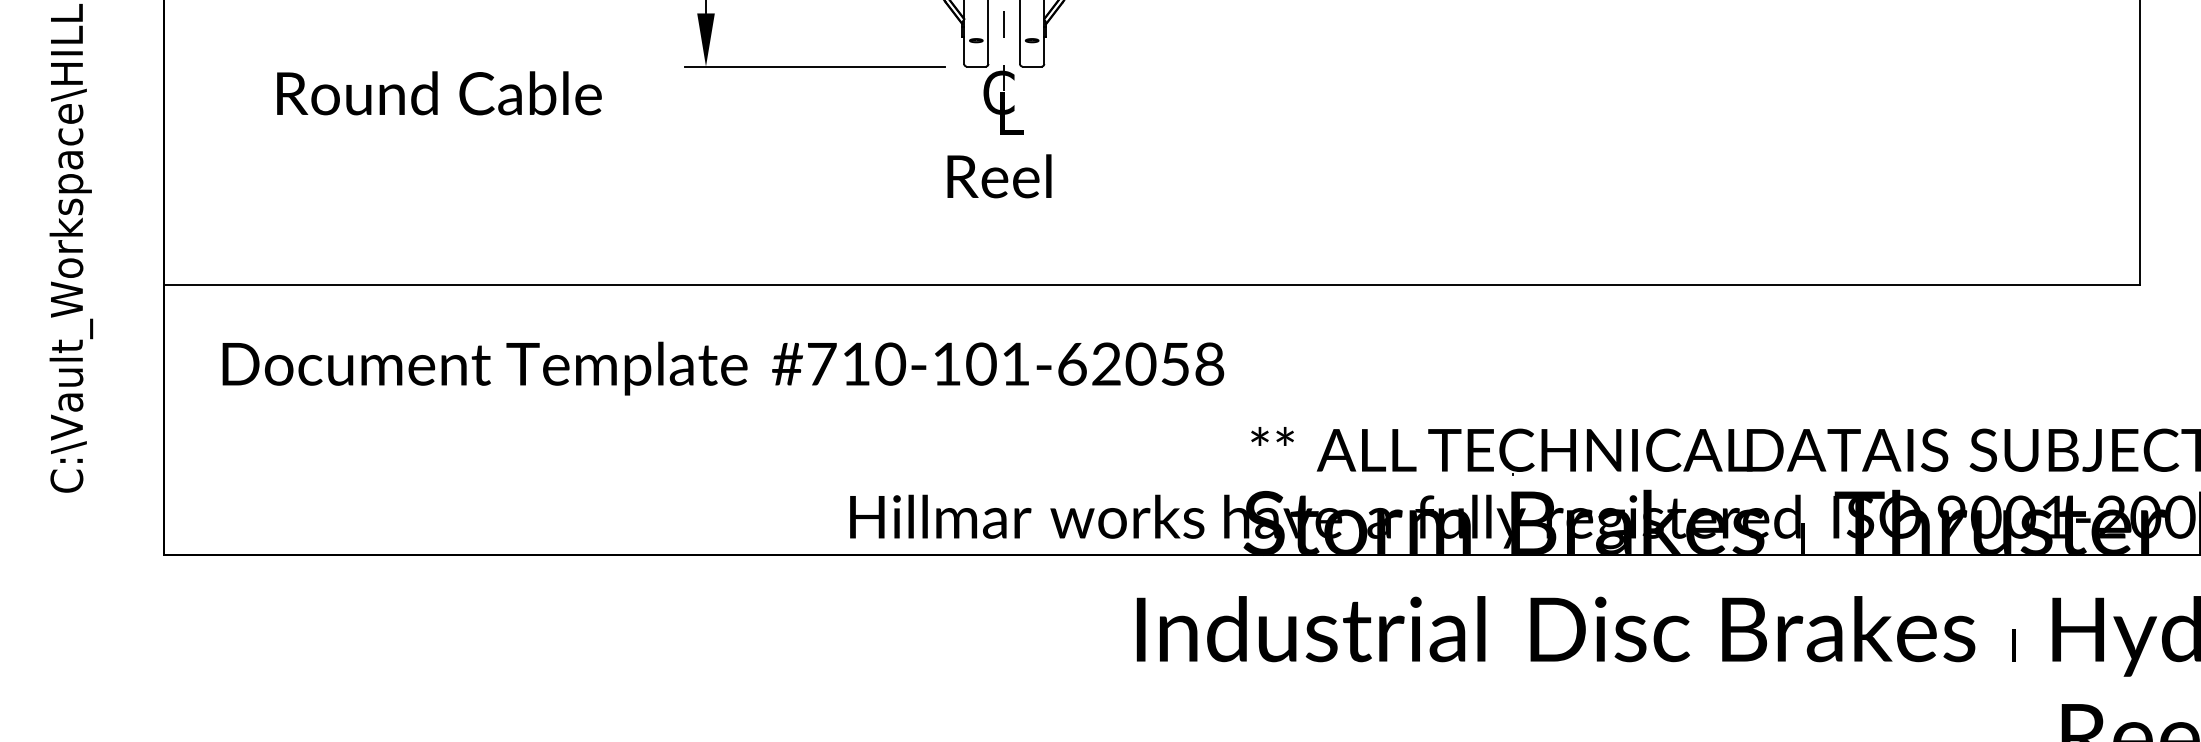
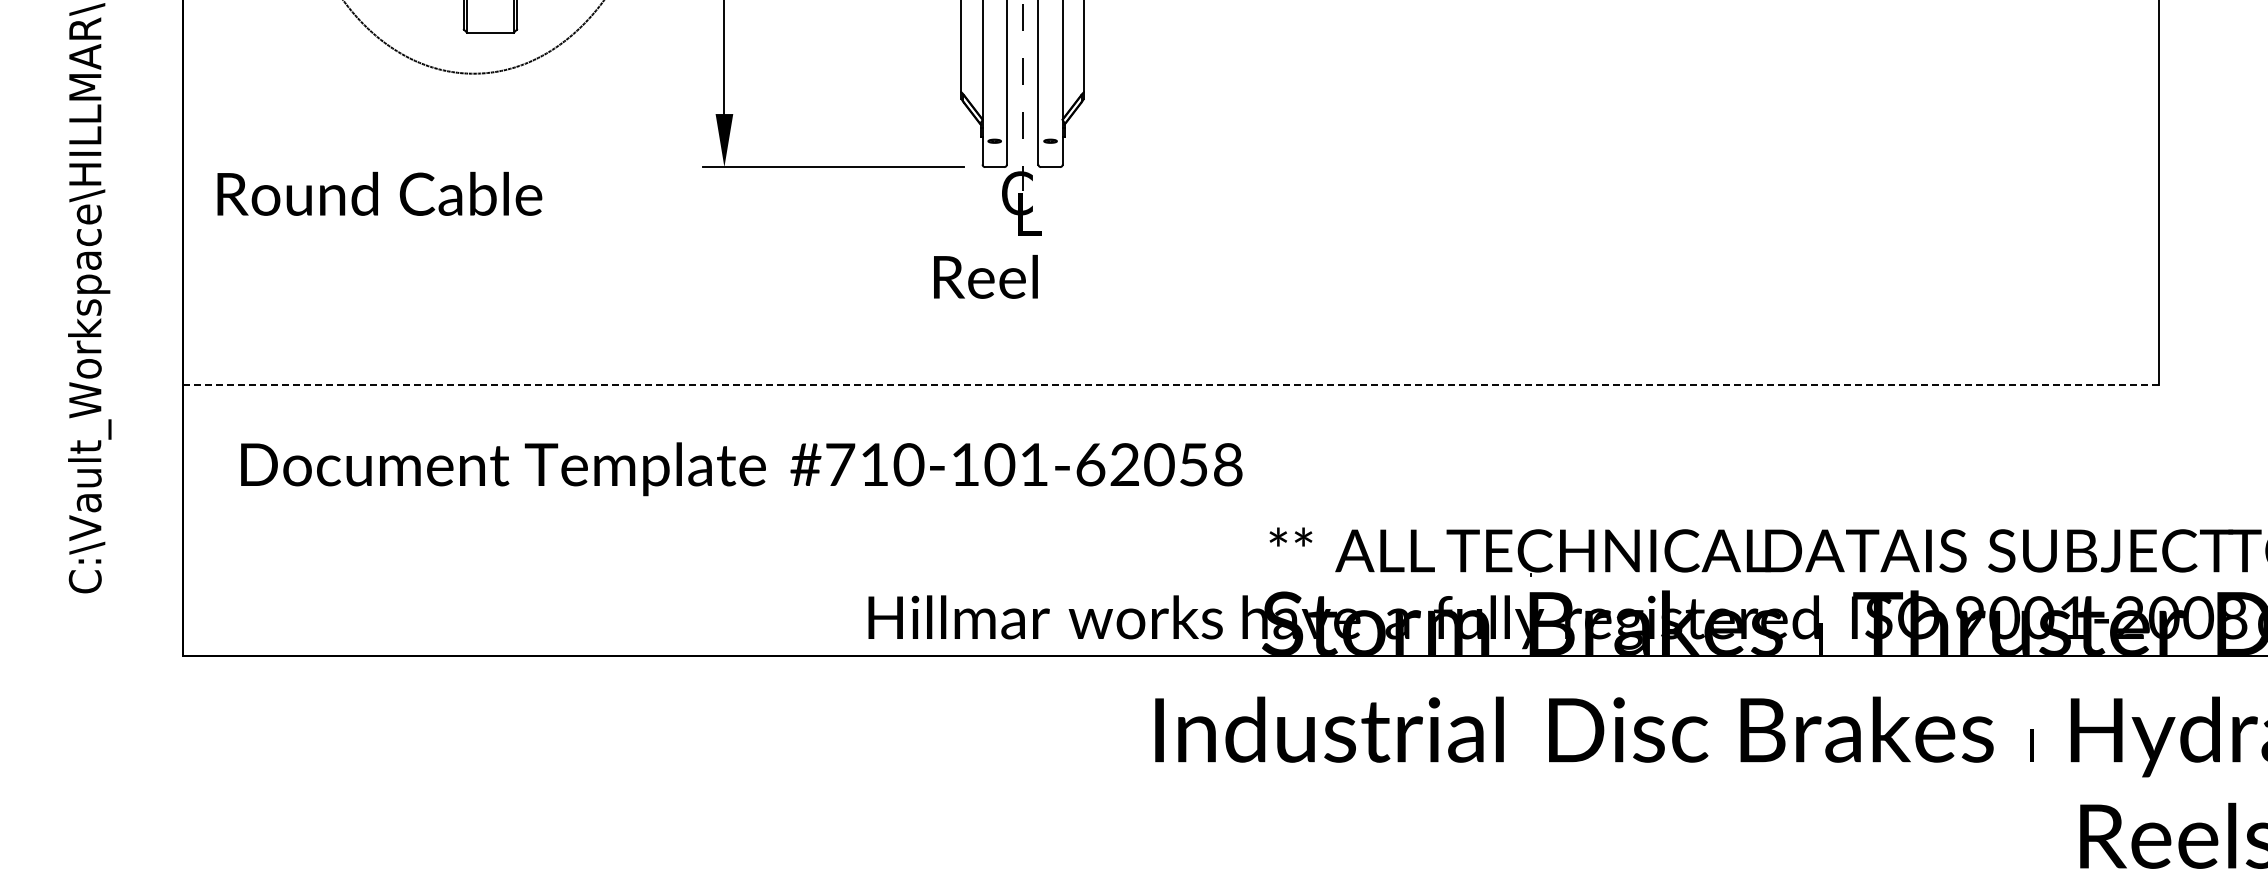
text: (439, 92) -> (379, 193), moved
text: (999, 175) -> (985, 276), moved
line: (1152, 284) -> (1170, 385), solid -> dashed

